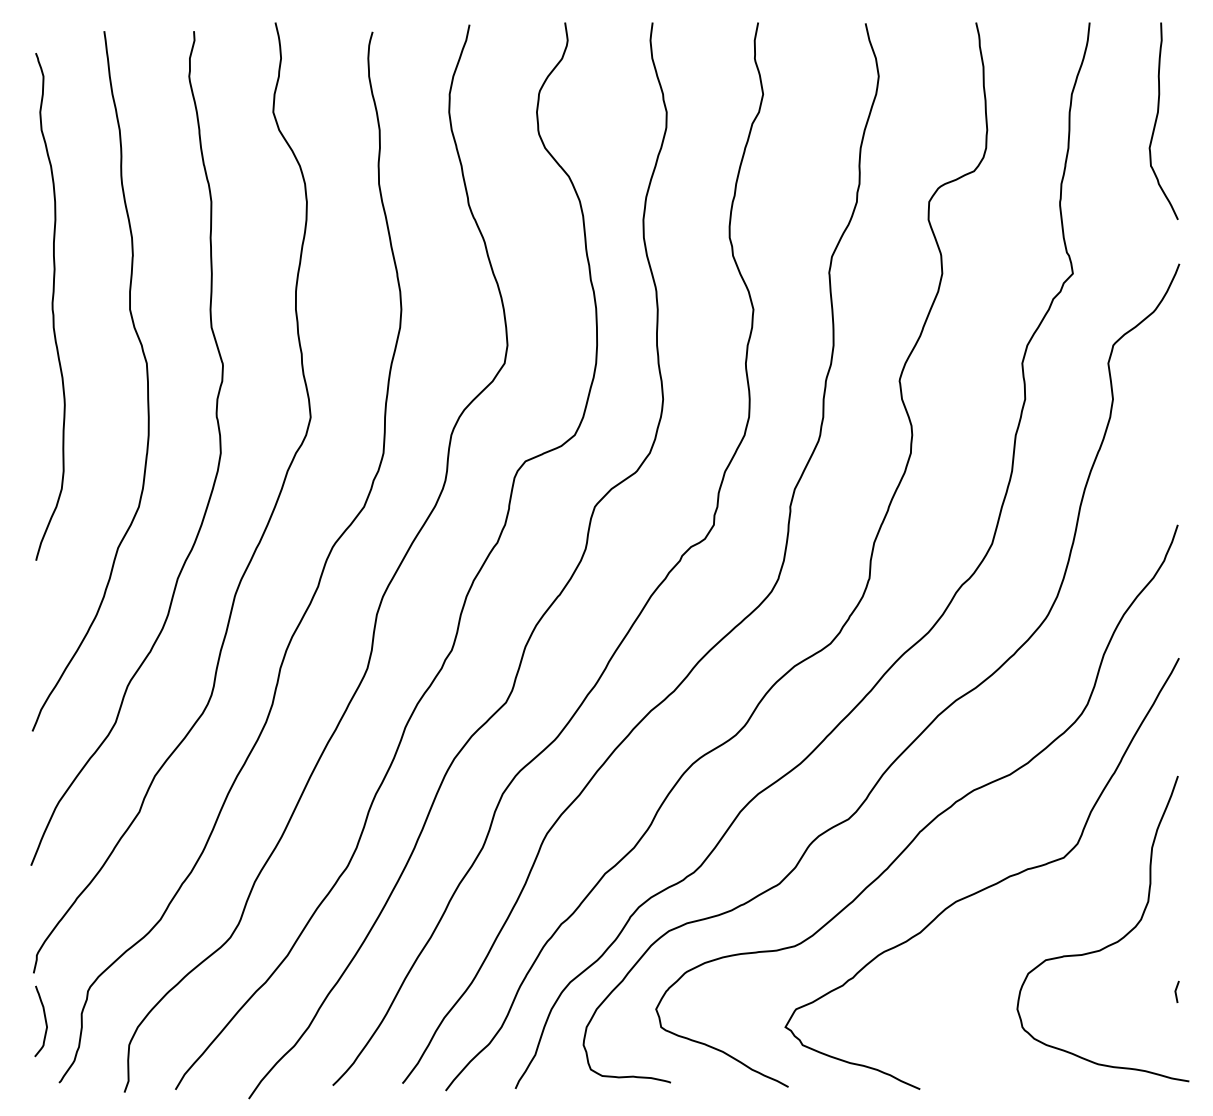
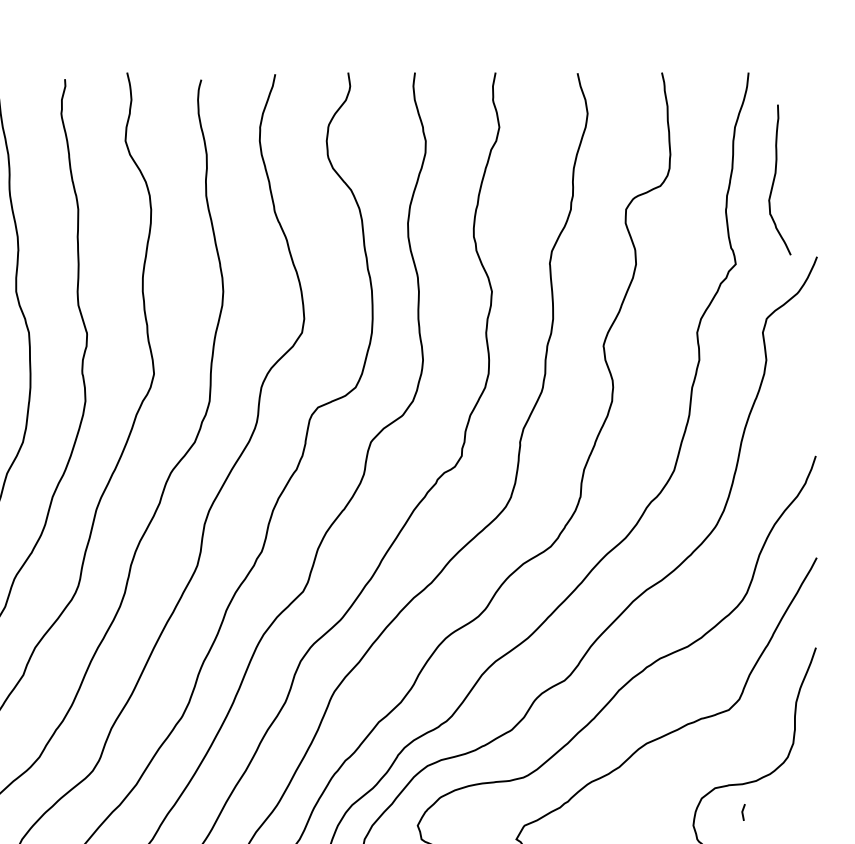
curve: (1157, 119) -> (775, 178), moved
line: (1176, 991) -> (743, 812), moved

